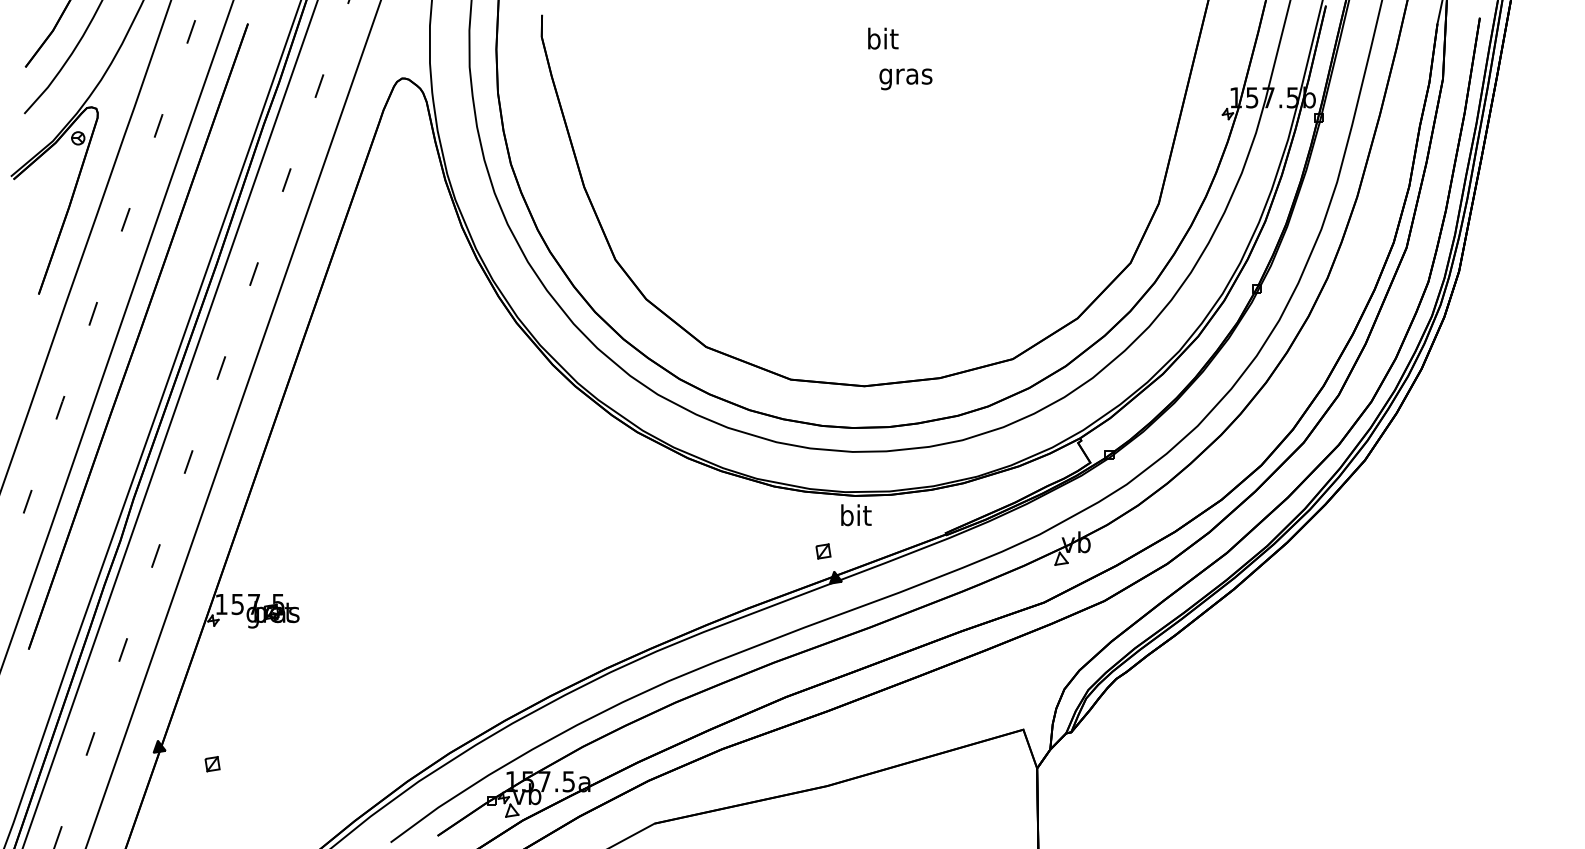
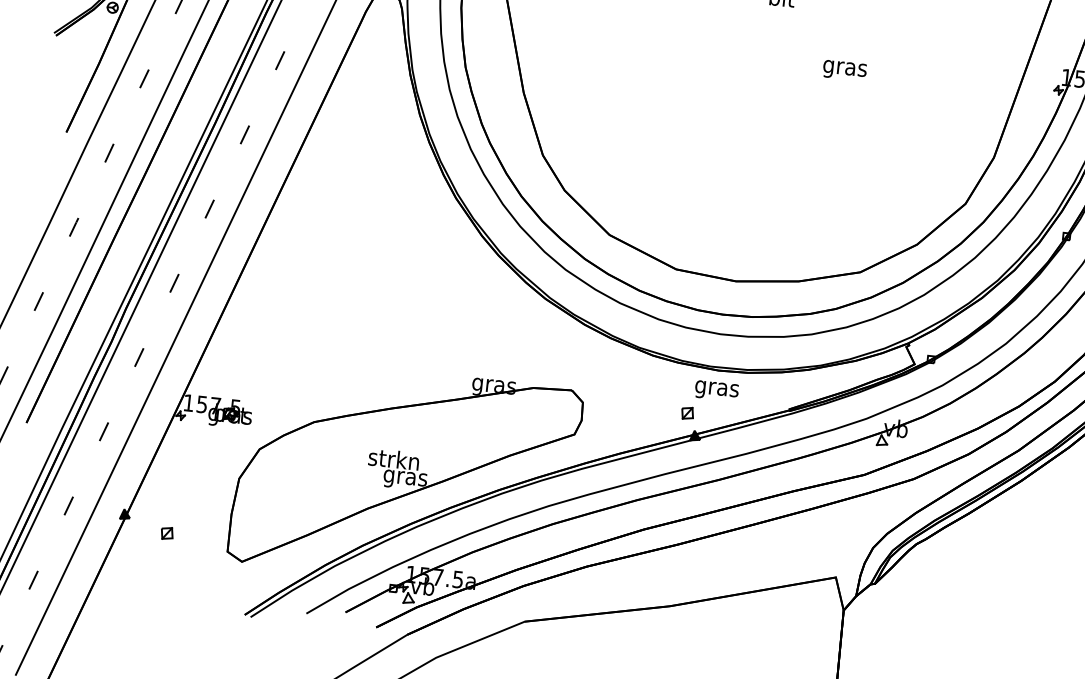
text: (905, 79) -> (844, 70), moved
text: (855, 517) -> (716, 388), bit -> gras
part: (491, 662) -> (405, 474), added

